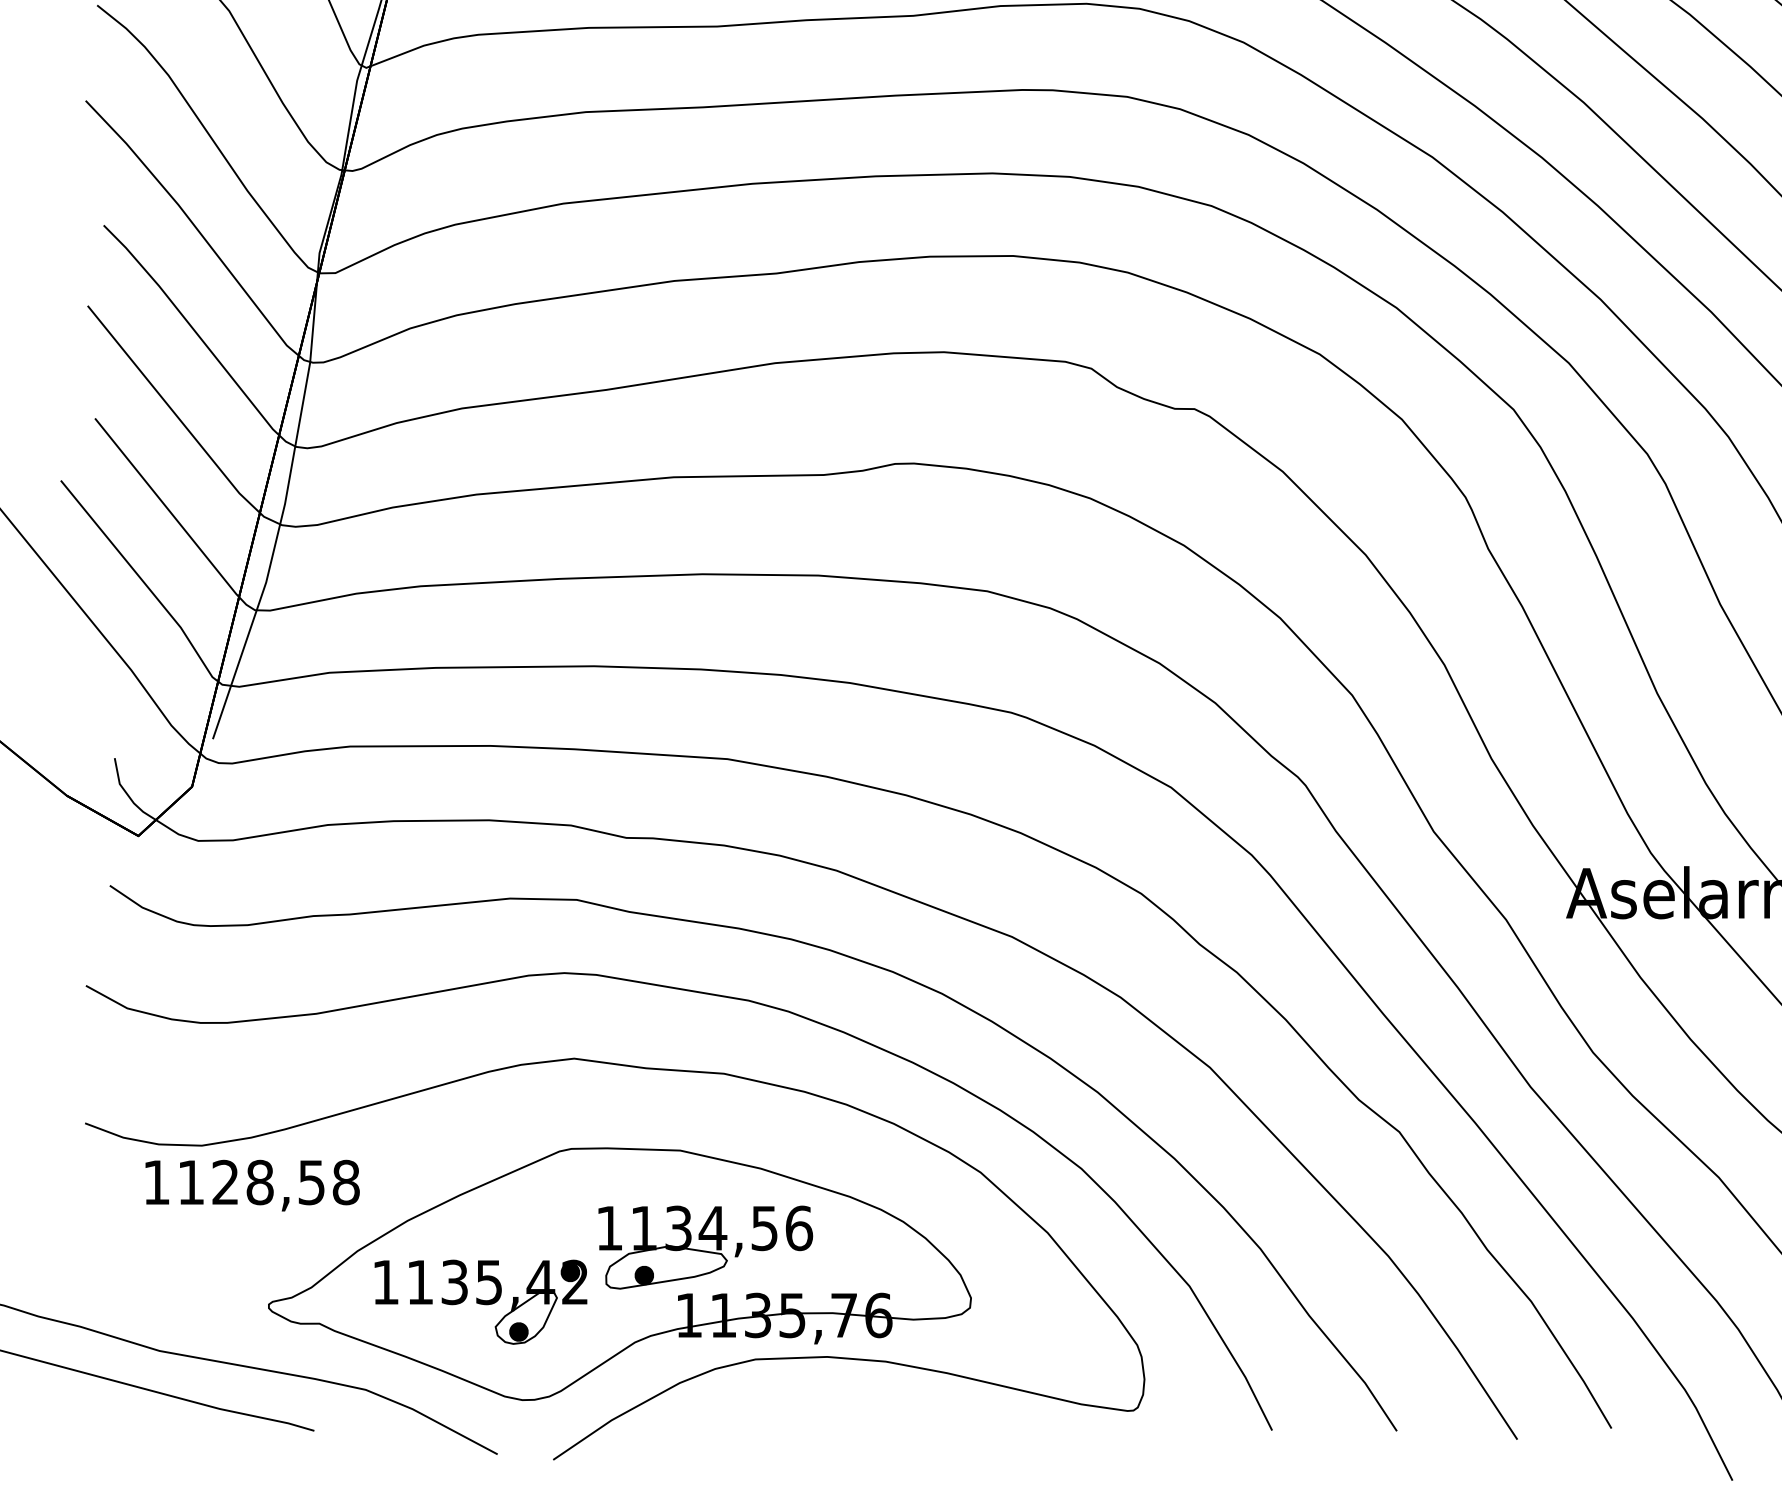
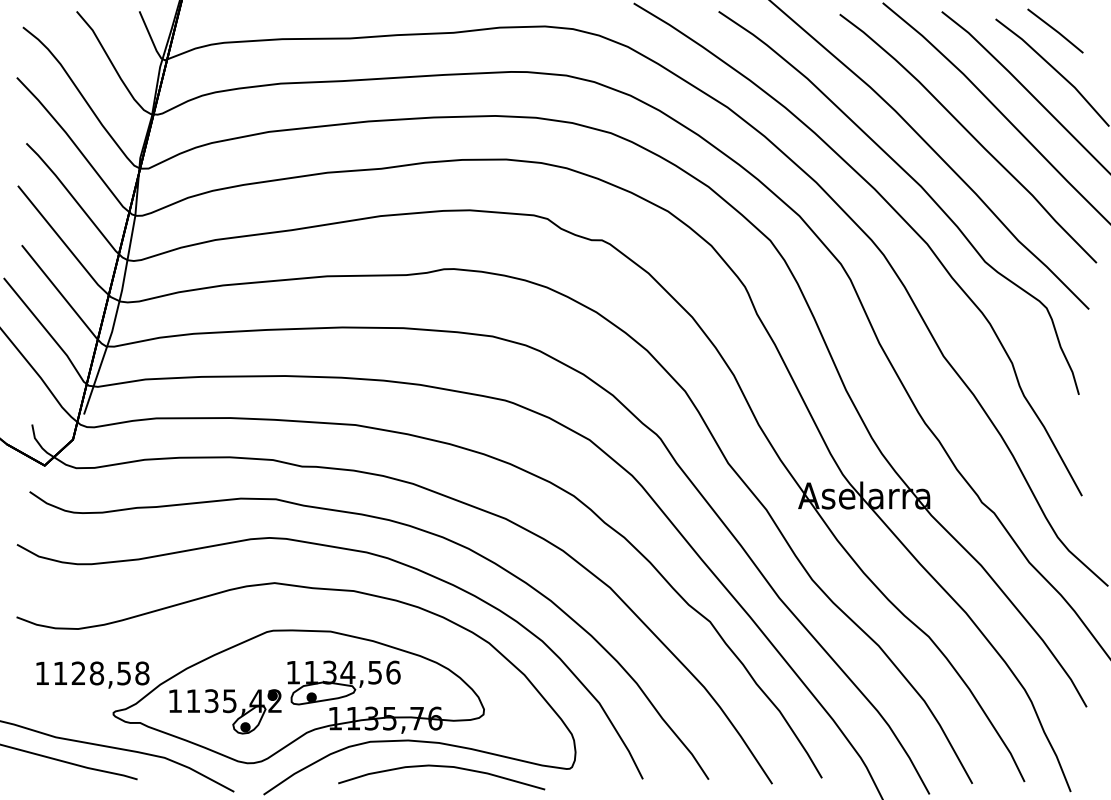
text: (251, 1184) -> (92, 674), moved
curve: (890, 1408) -> (441, 767), added

